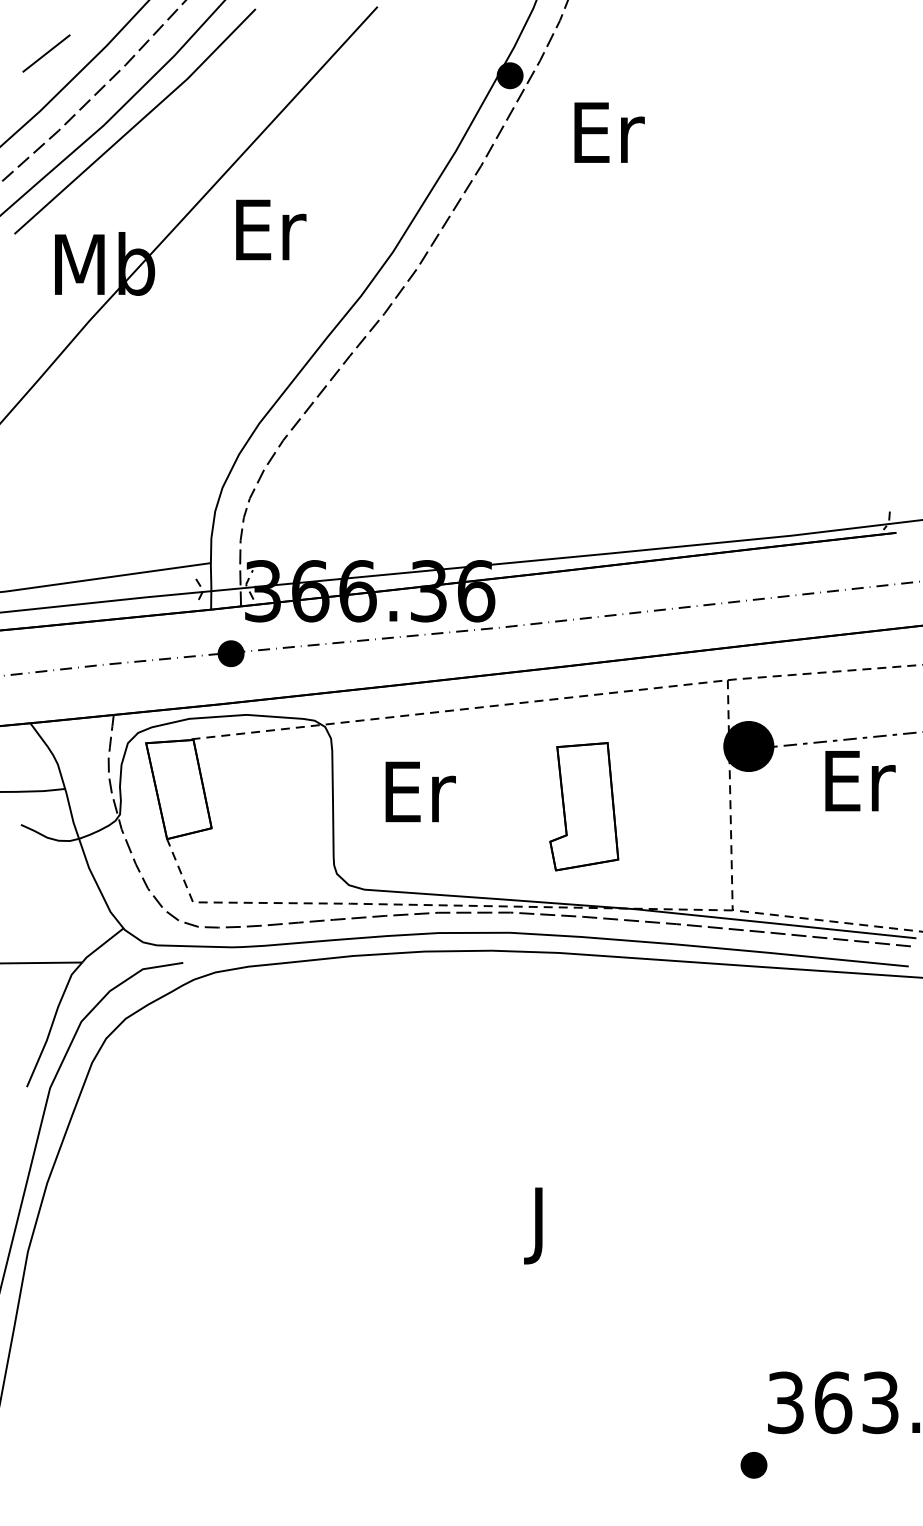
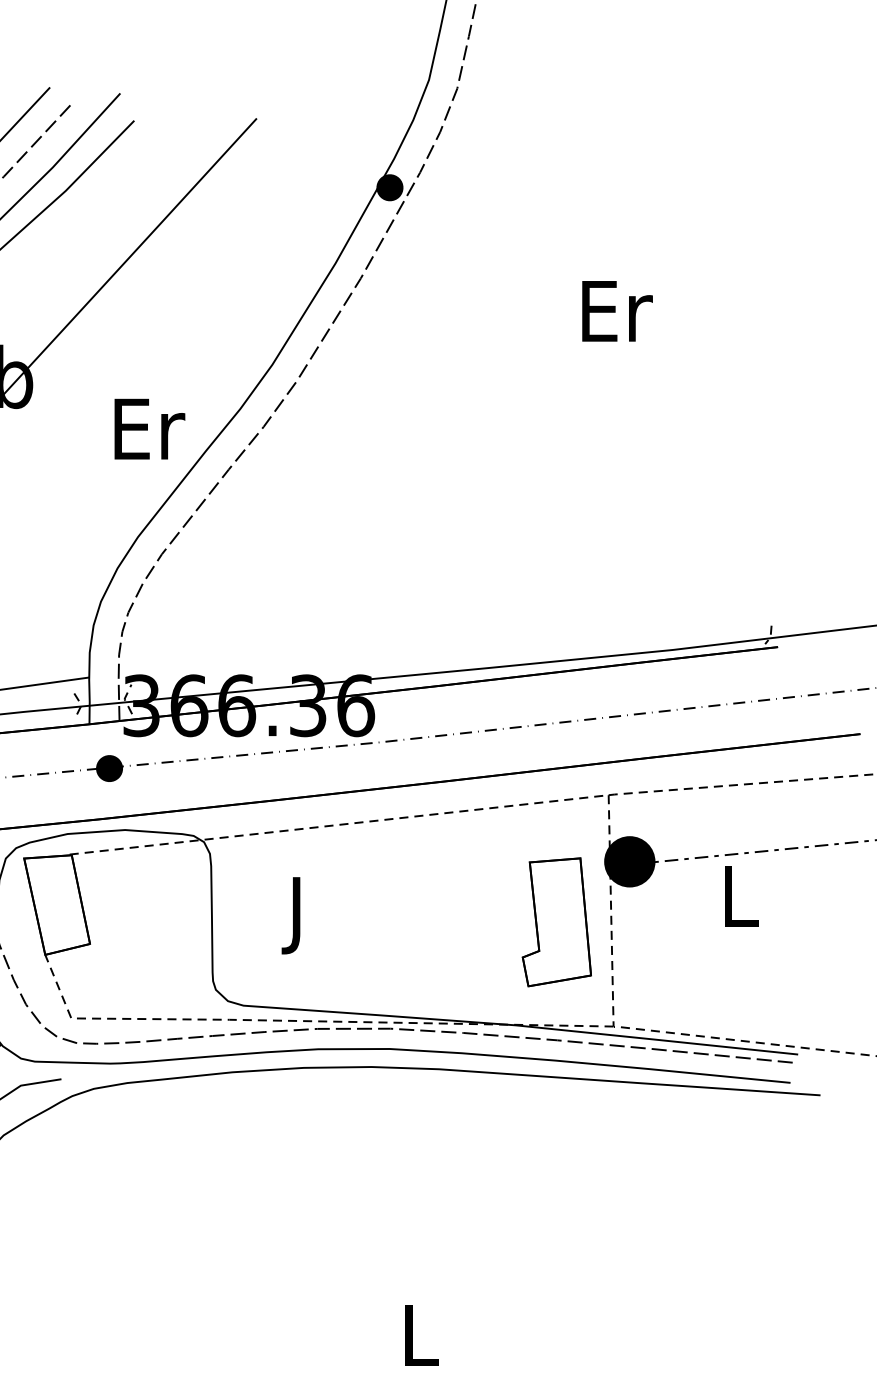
text: (609, 132) -> (617, 311), moved
text: (271, 229) -> (150, 428), moved
text: (860, 781) -> (742, 896), Er -> L
text: (420, 799) -> (299, 915), Er -> J
part: (584, 806) -> (557, 922), moved
text: (541, 1225) -> (421, 1343), J -> L

